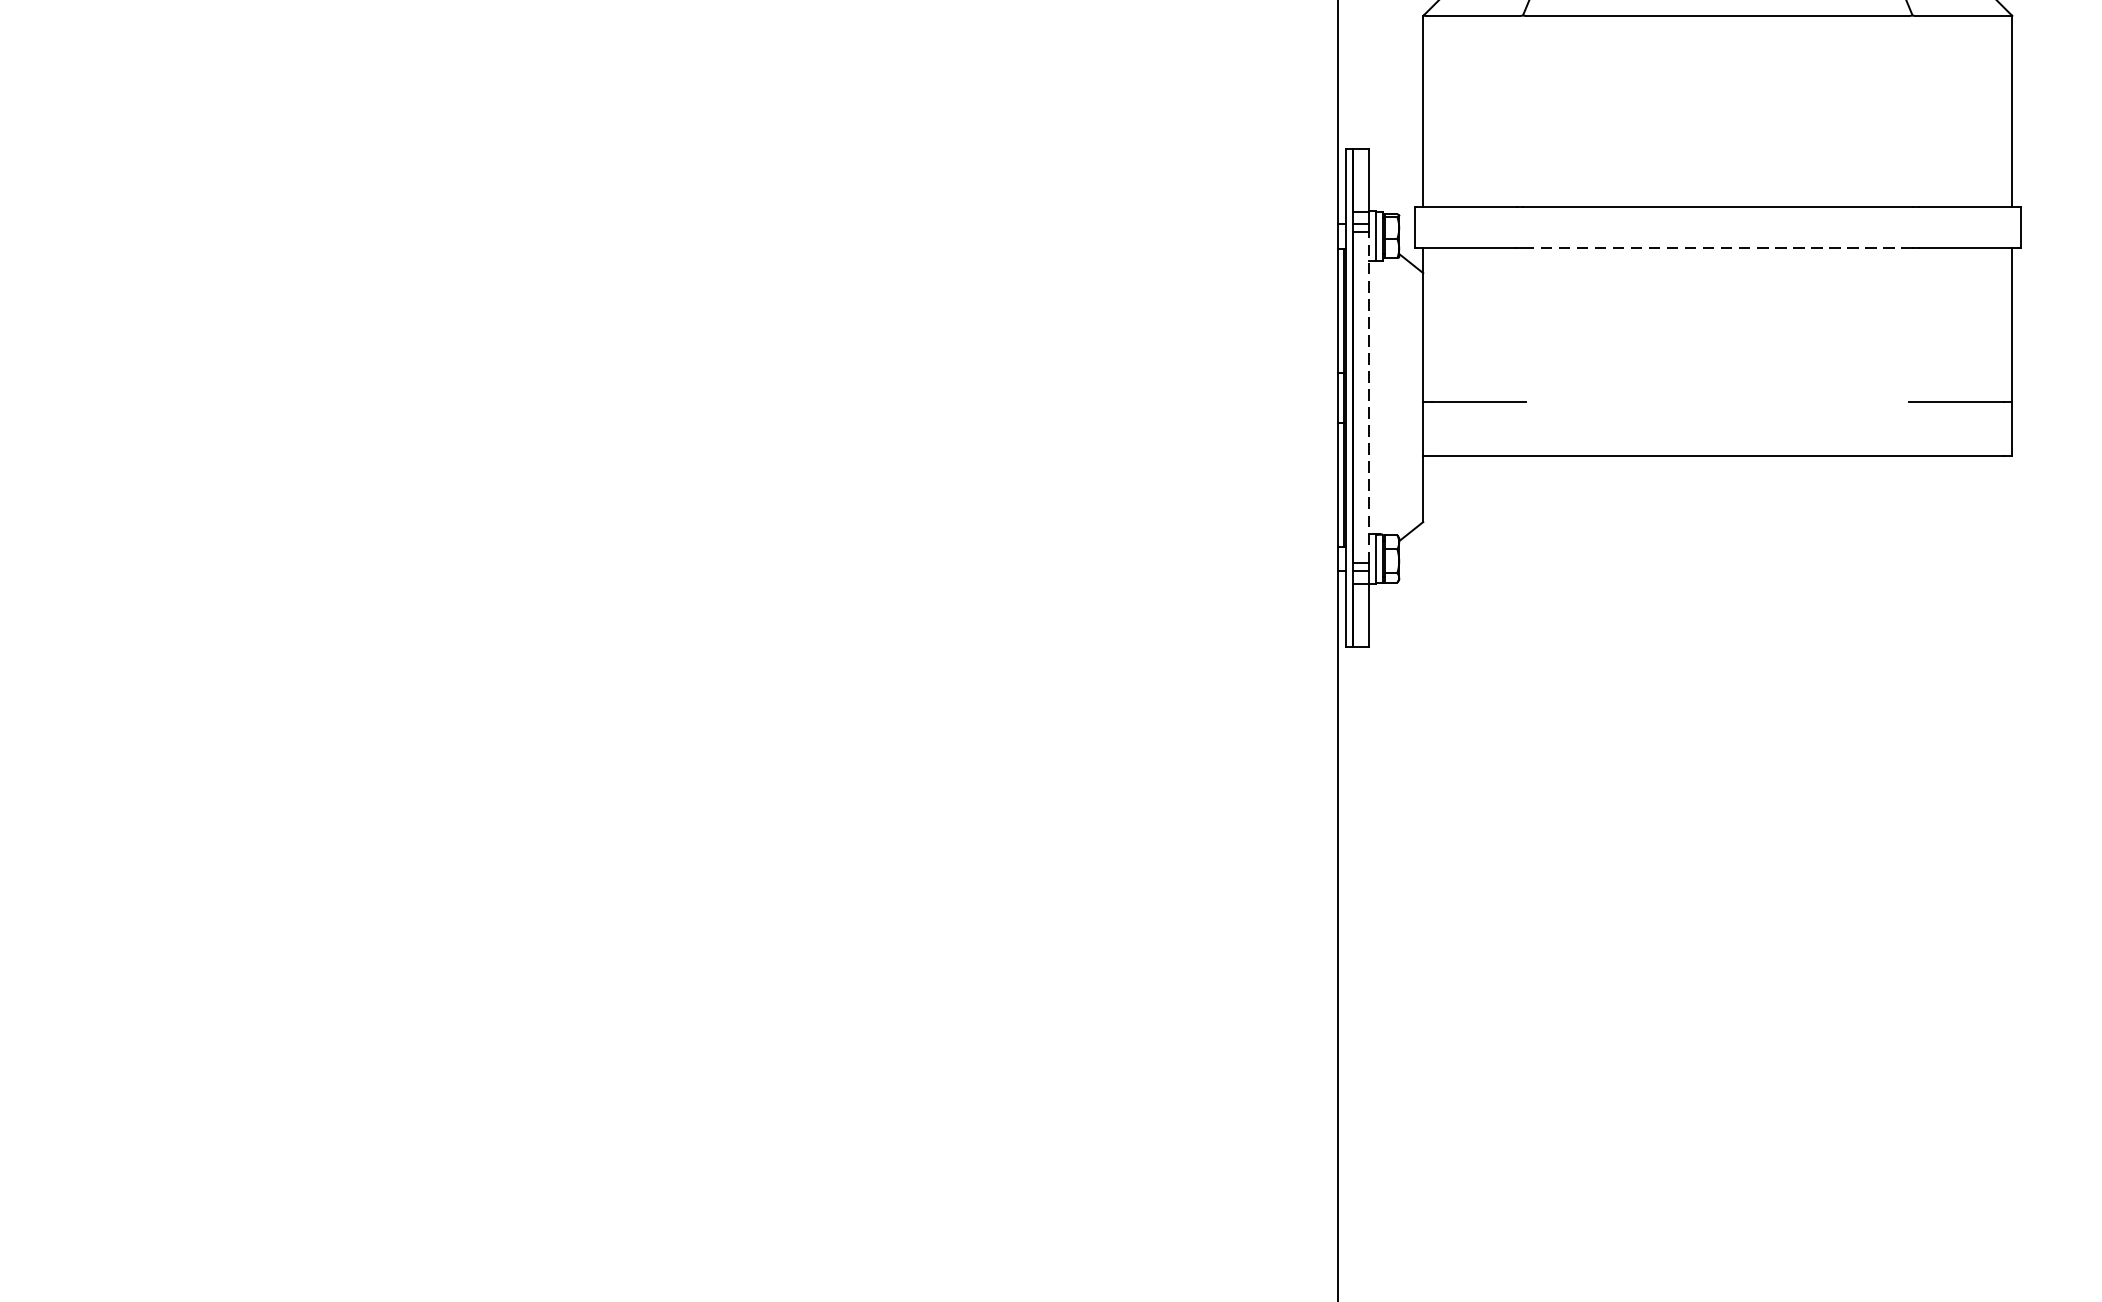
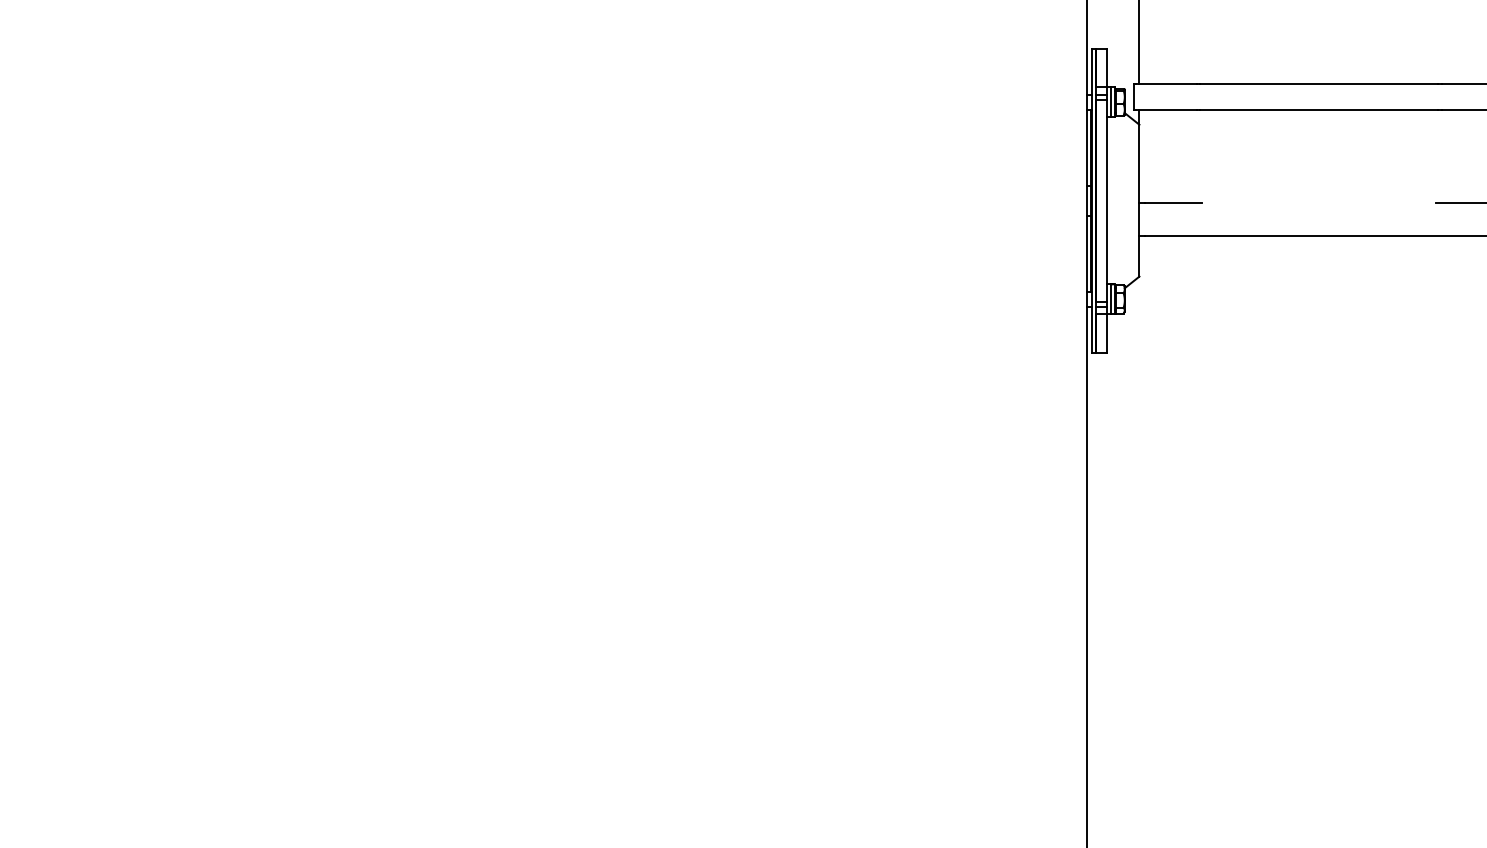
line: (1718, 248) -> (1319, 109), dashed -> solid
line: (1369, 397) -> (1106, 200), dashed -> solid

